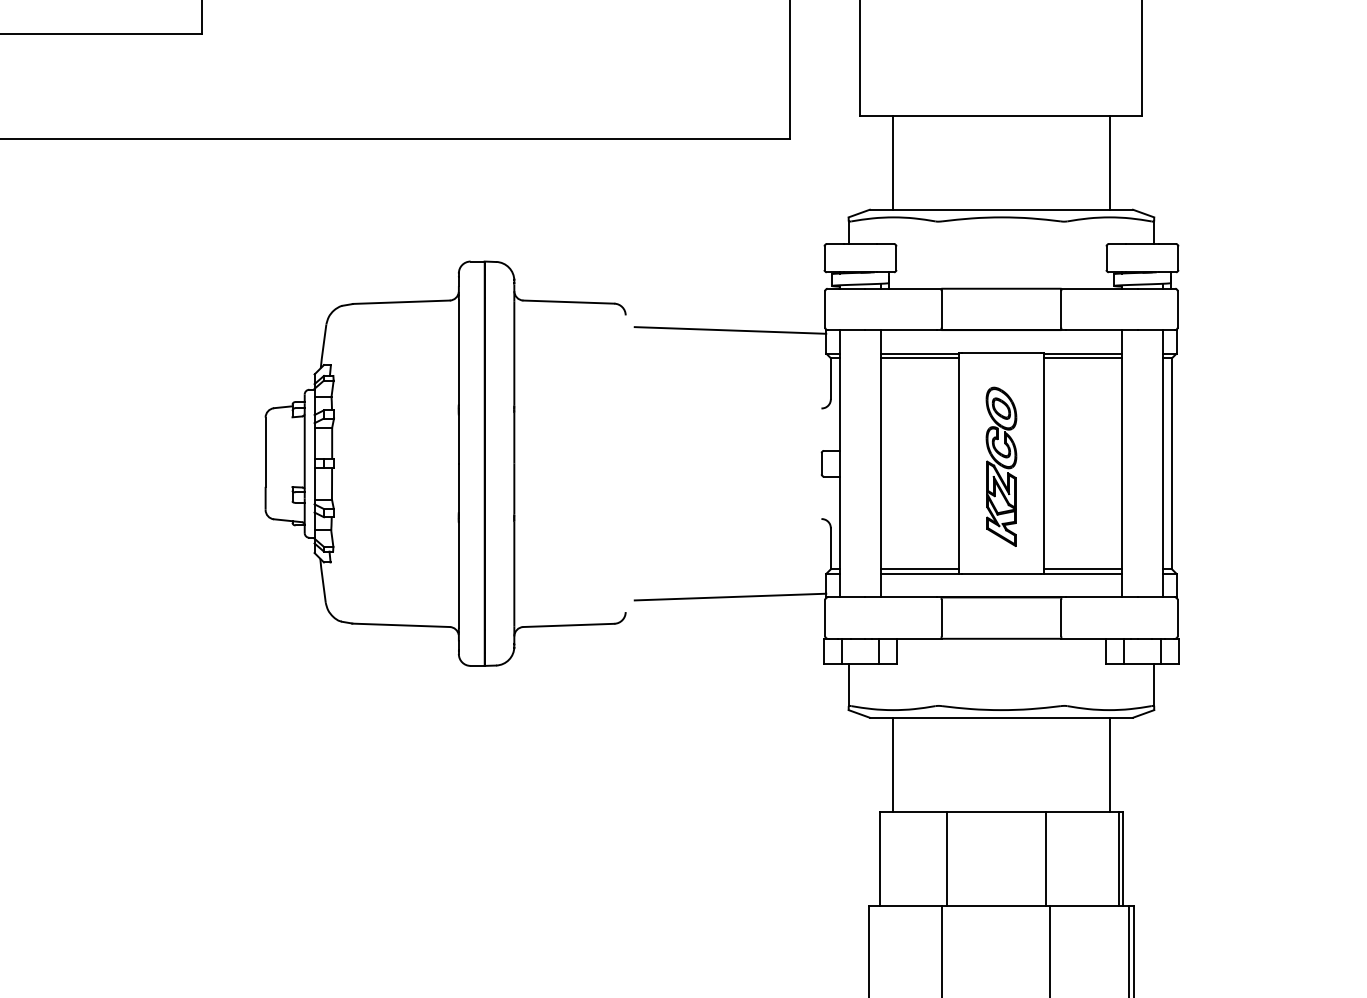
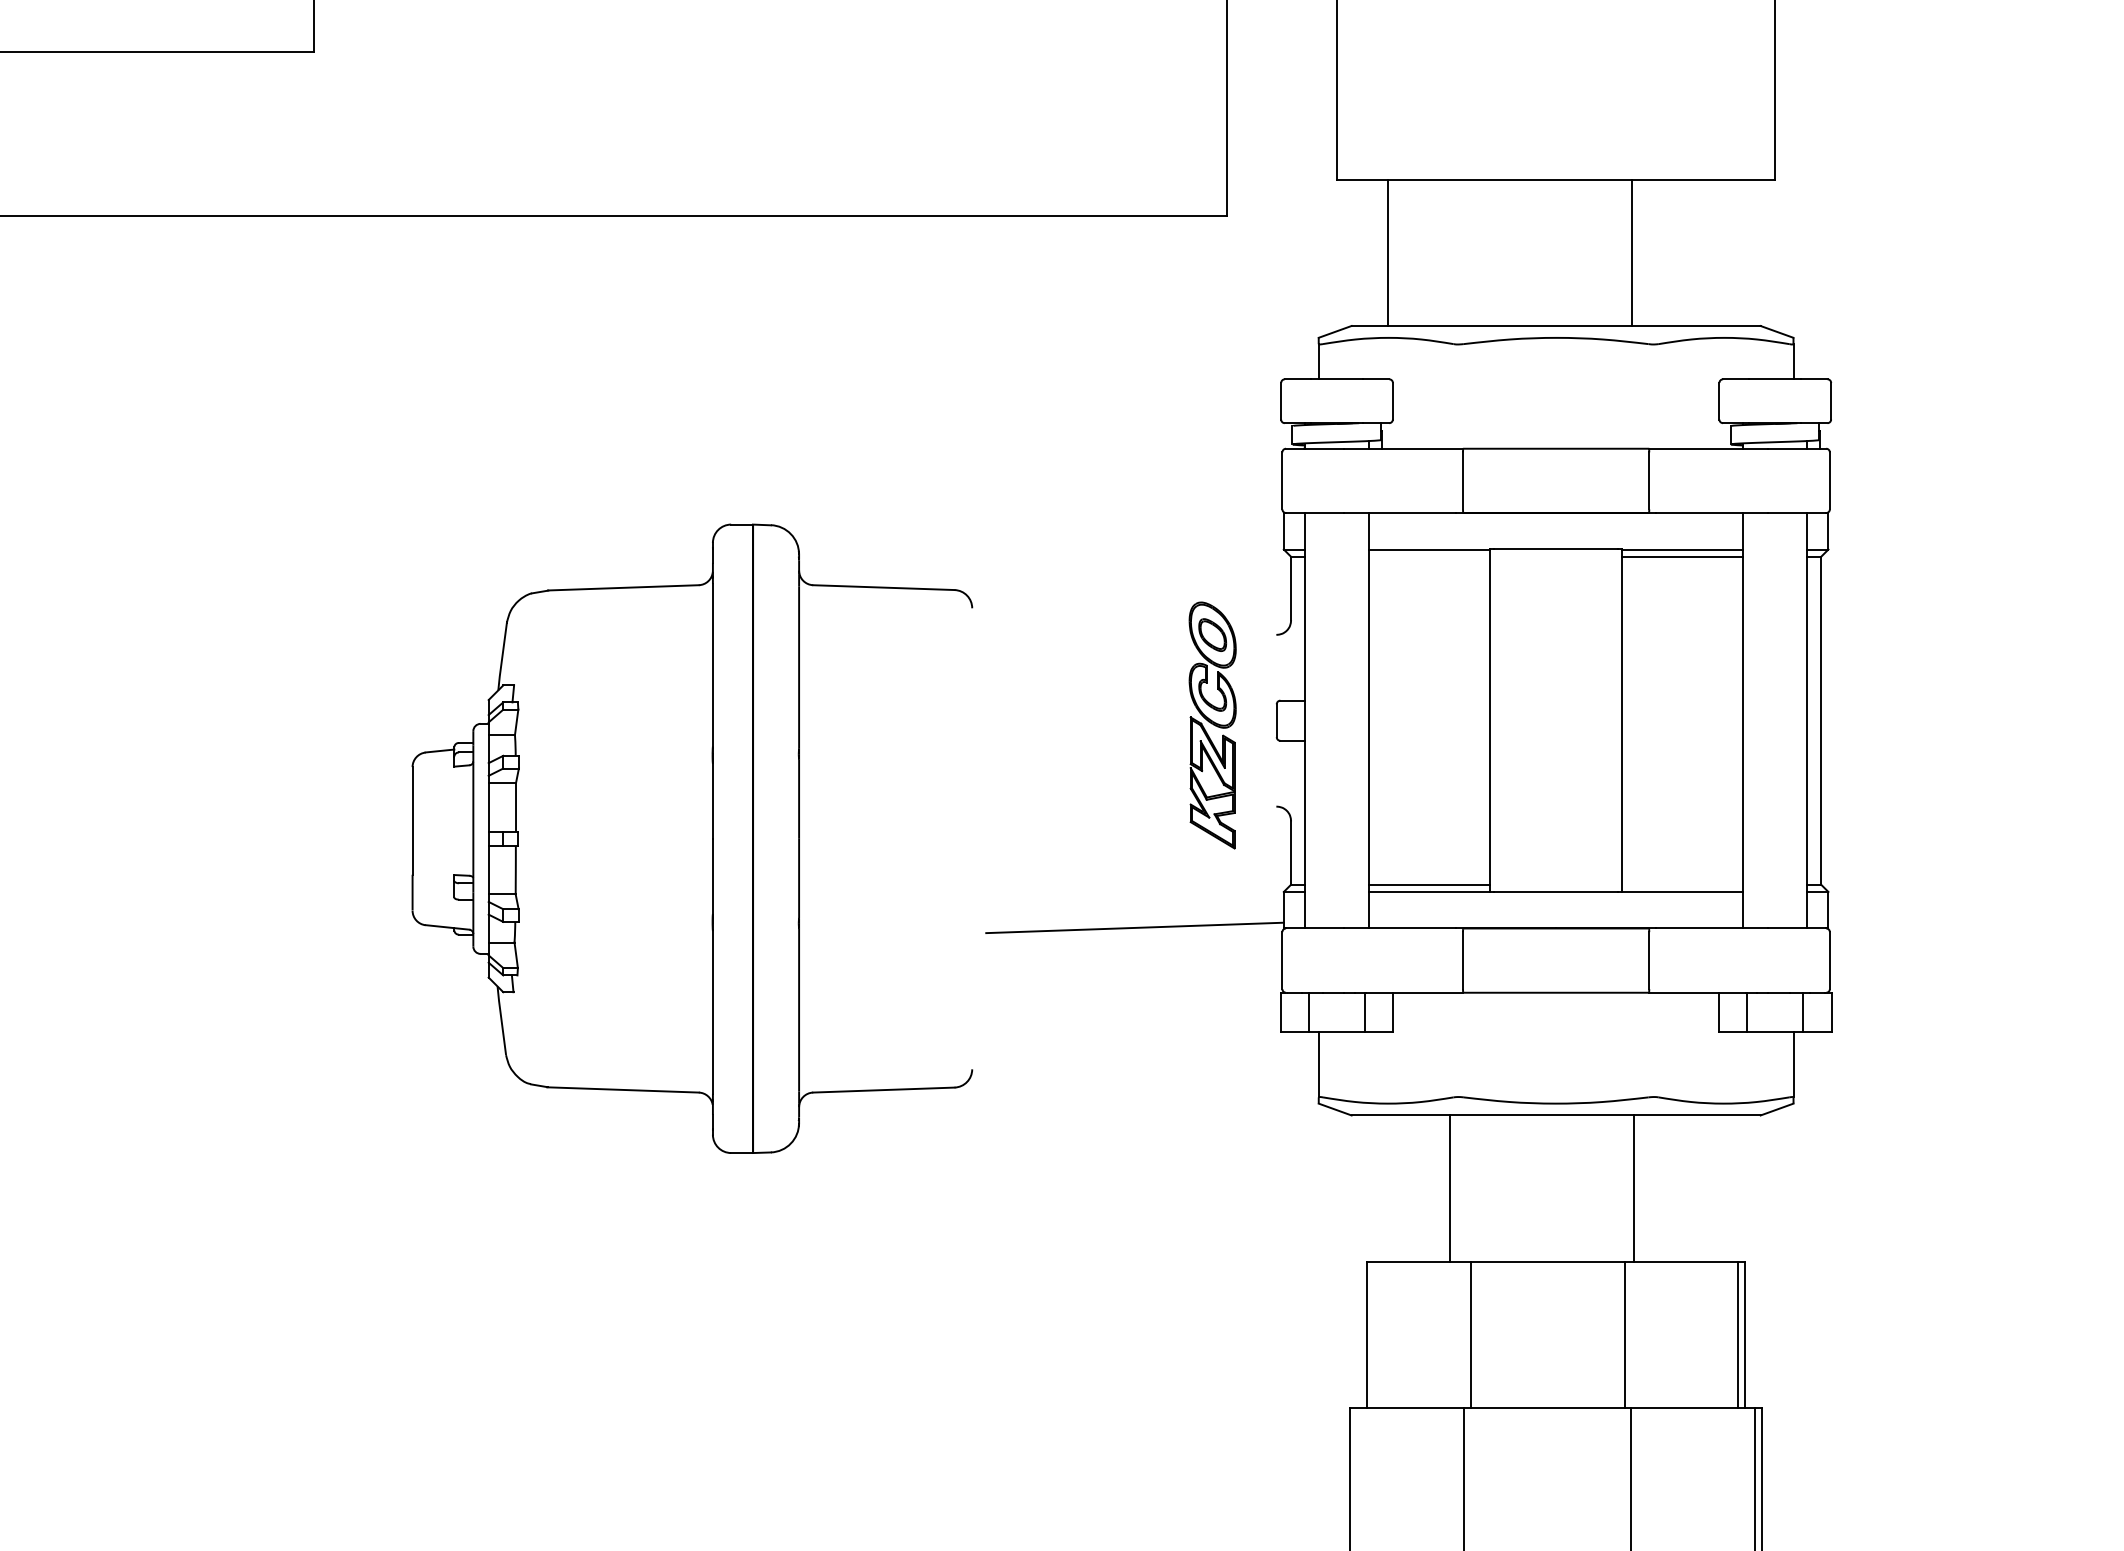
line: (1109, 162) -> (1632, 252), moved
line: (730, 330) -> (1135, 513), removed
line: (920, 358) -> (1430, 557), removed
part: (445, 463) -> (692, 838), moved
part: (1001, 466) -> (1212, 724), moved
line: (1082, 569) -> (1682, 885), removed
line: (893, 764) -> (1450, 1188), moved
line: (1109, 764) -> (1633, 1188), moved

